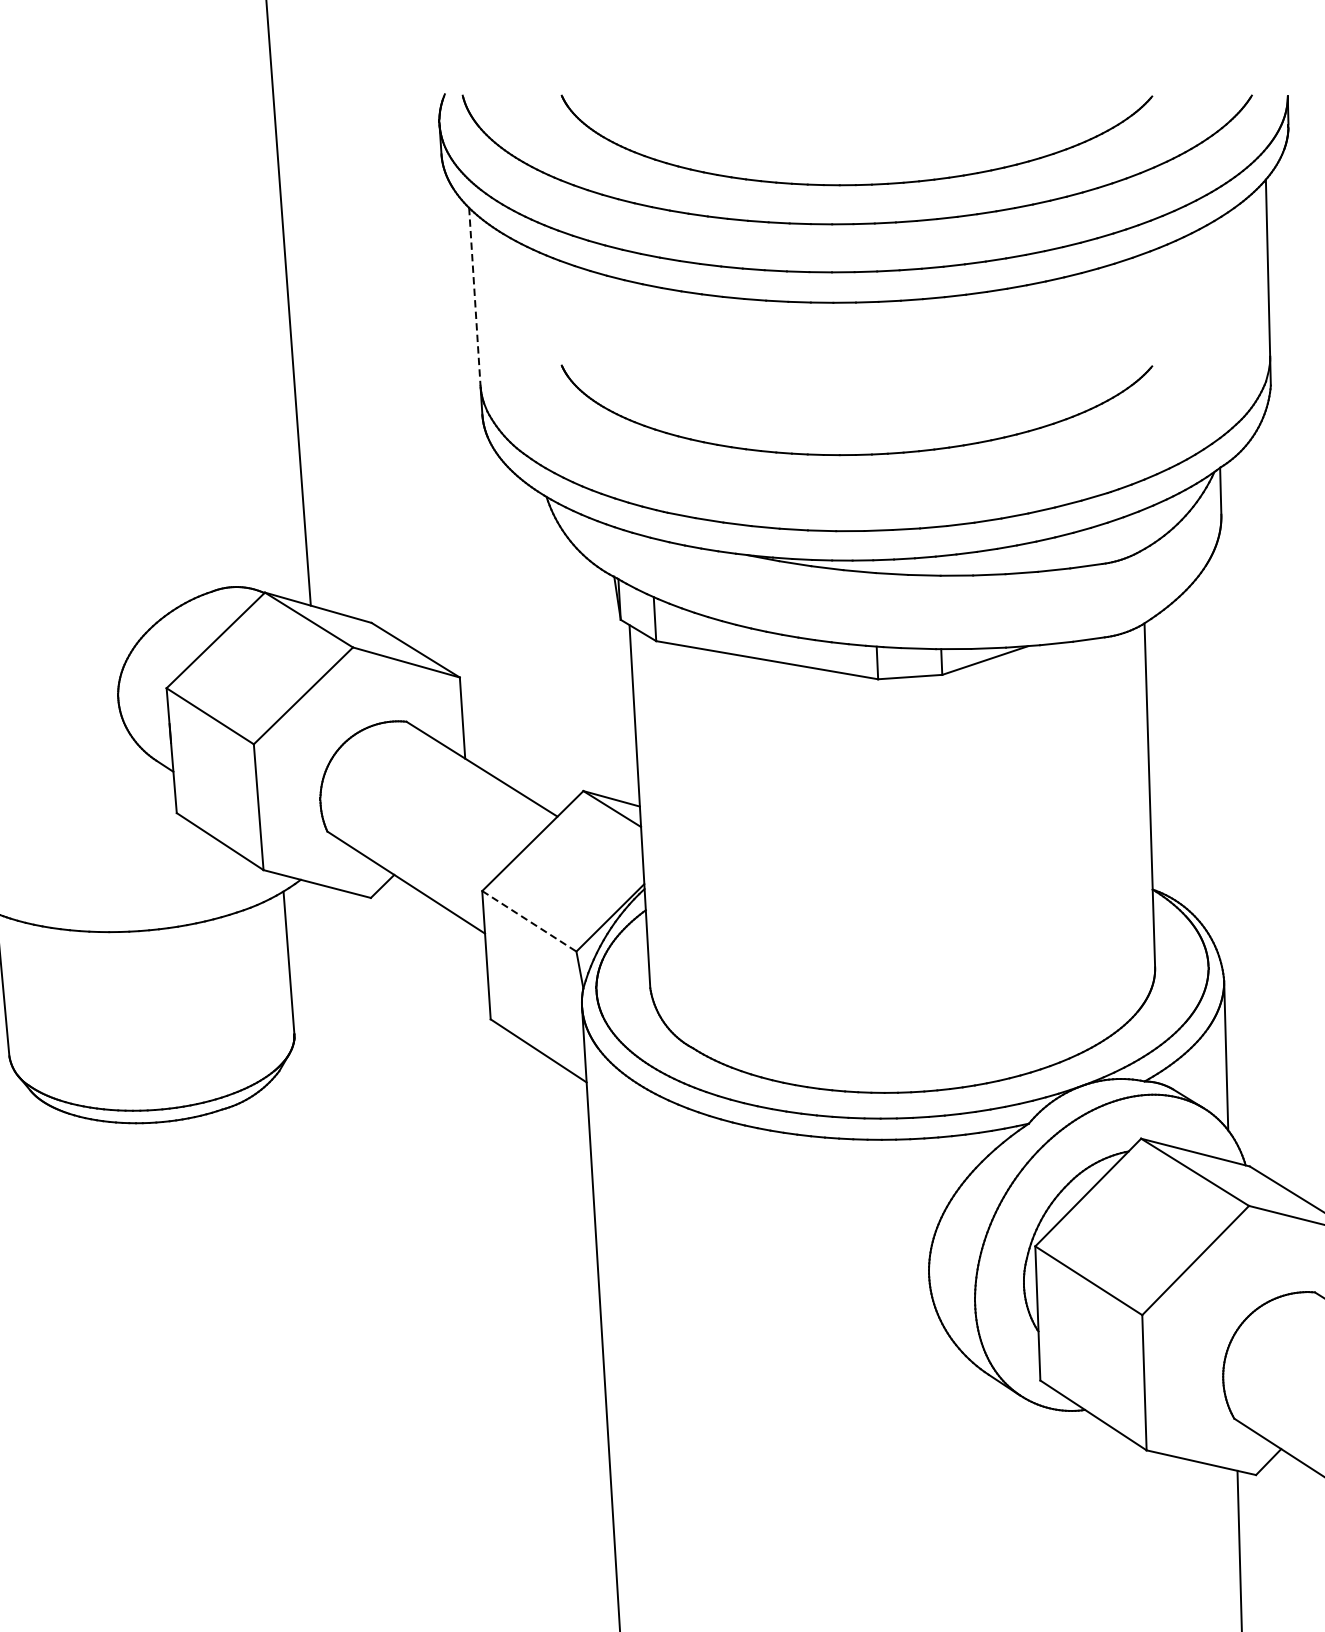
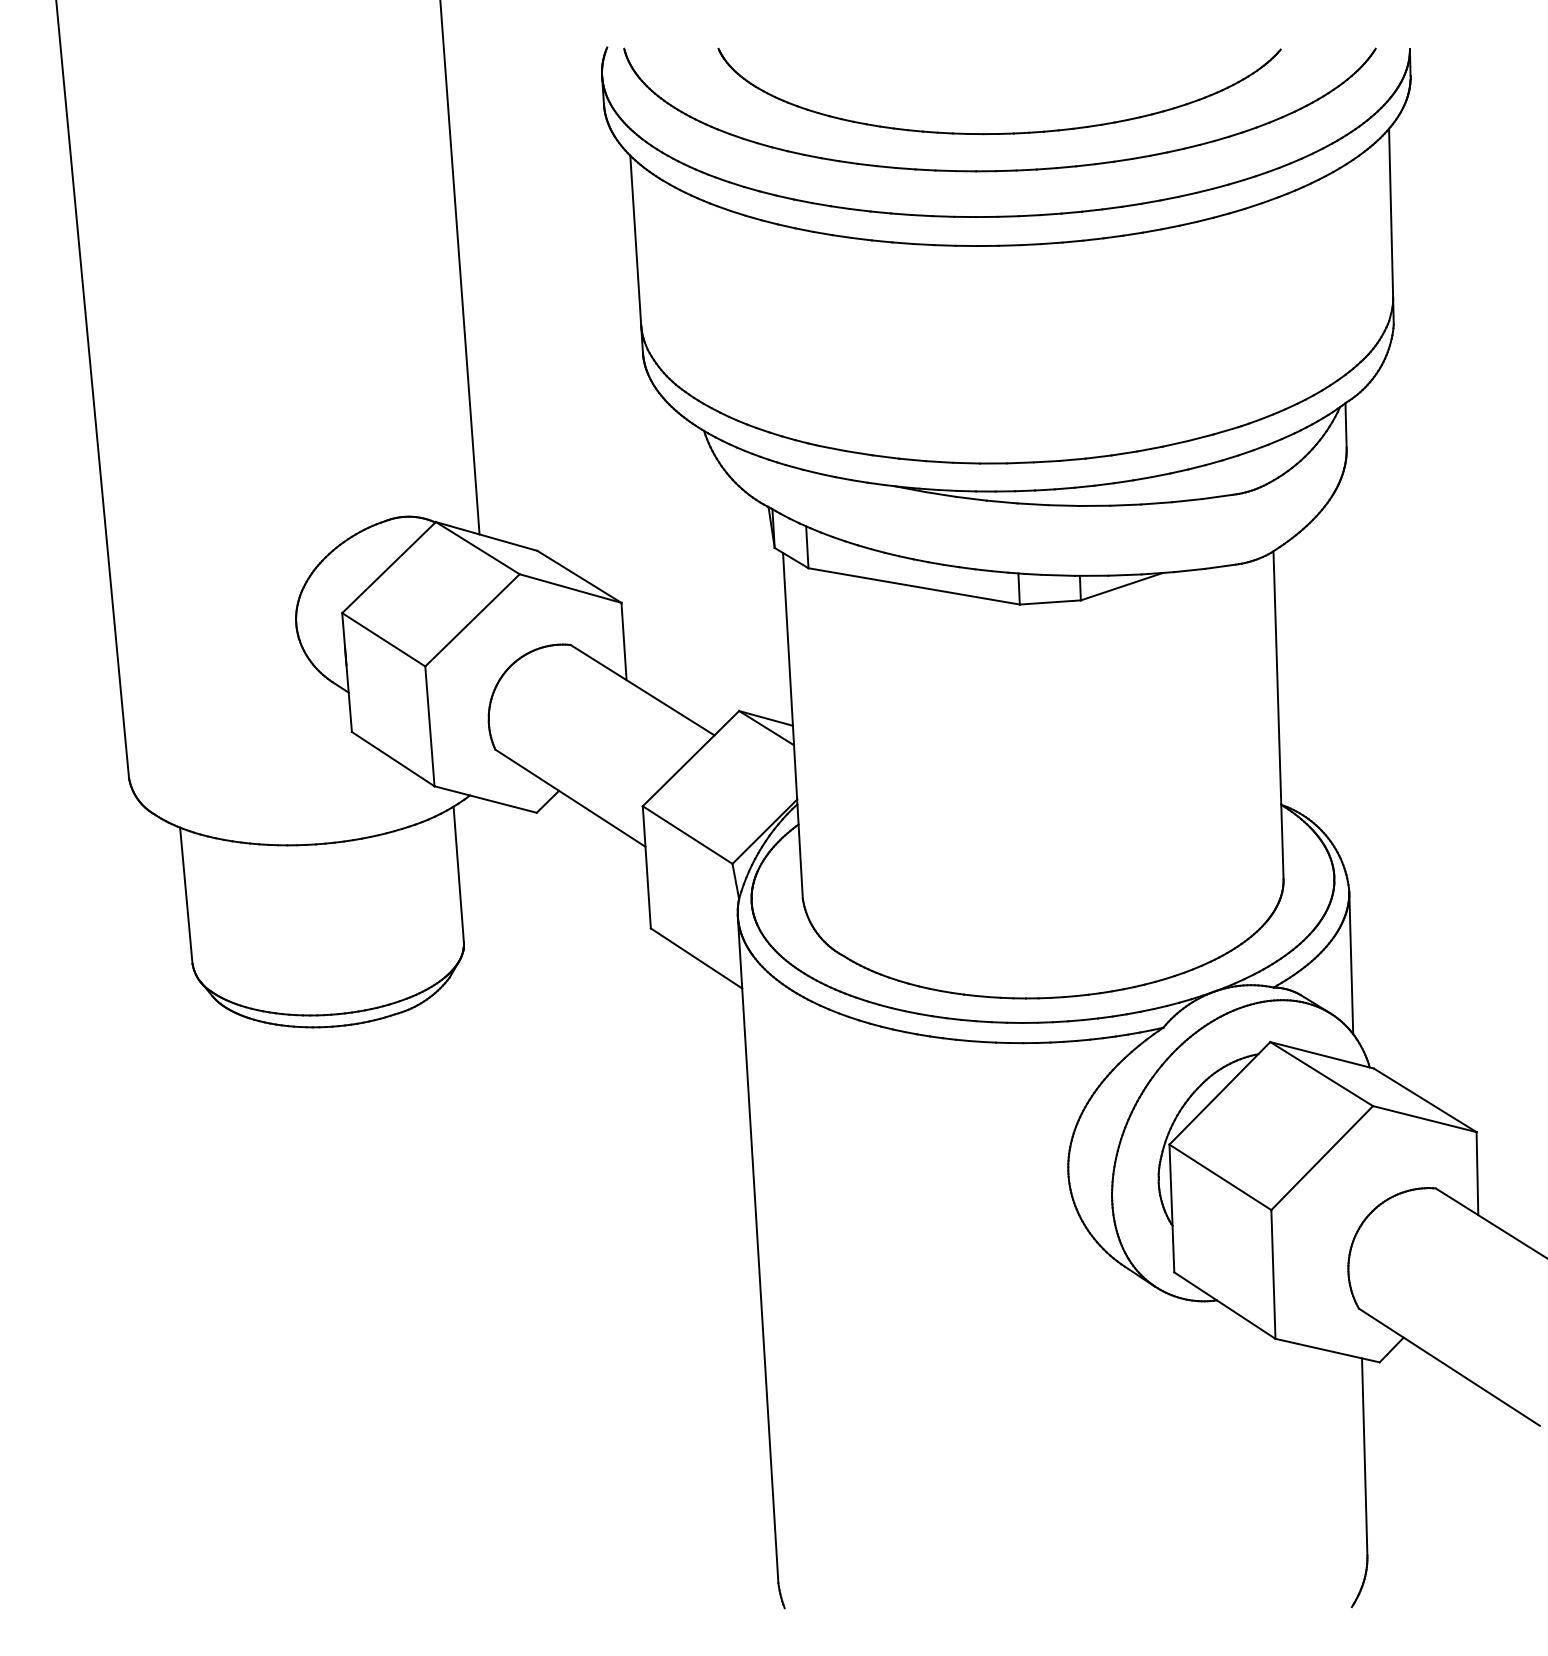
line: (474, 296) -> (635, 240), dashed -> solid
part: (861, 453) -> (1003, 389), removed
line: (530, 921) -> (688, 835), dashed -> solid

